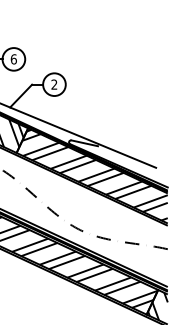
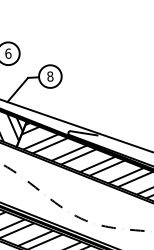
text: (54, 84) -> (50, 76), 2 -> 8

